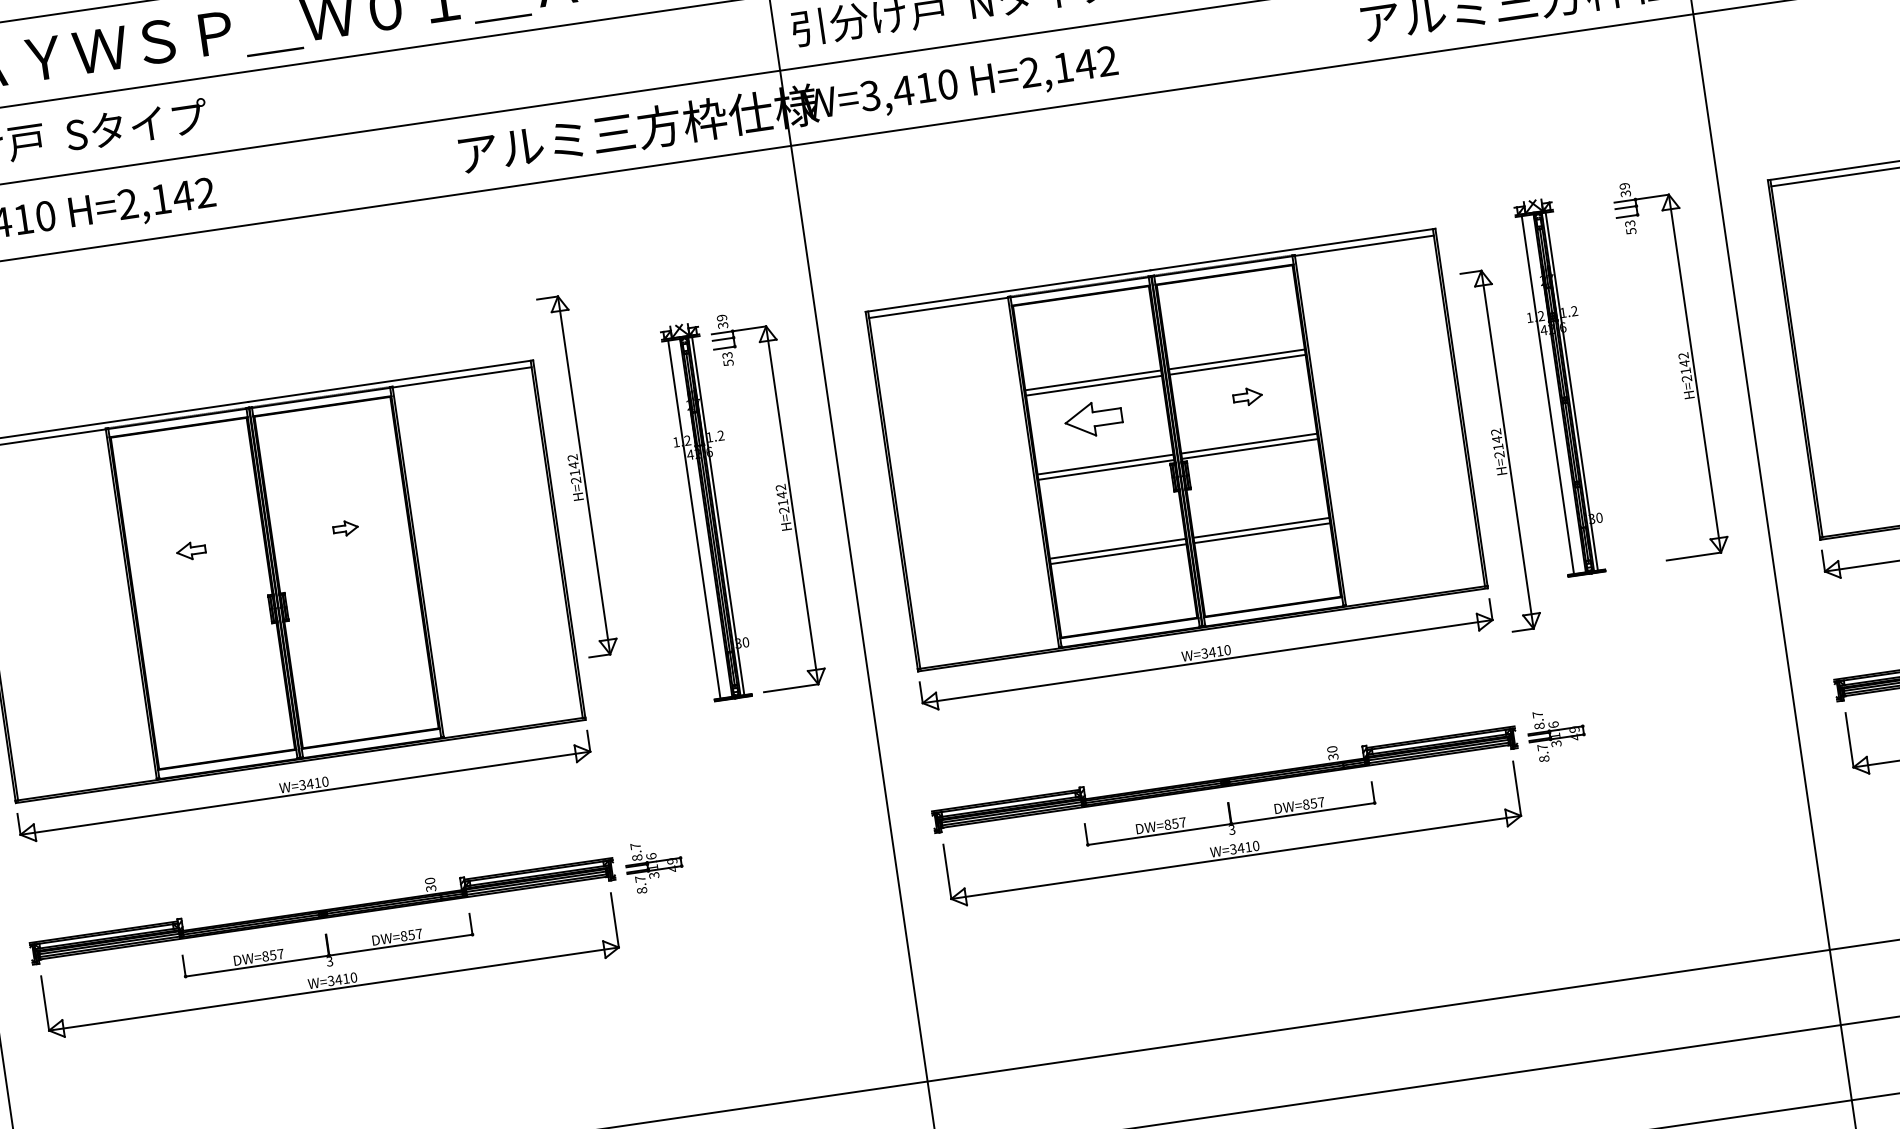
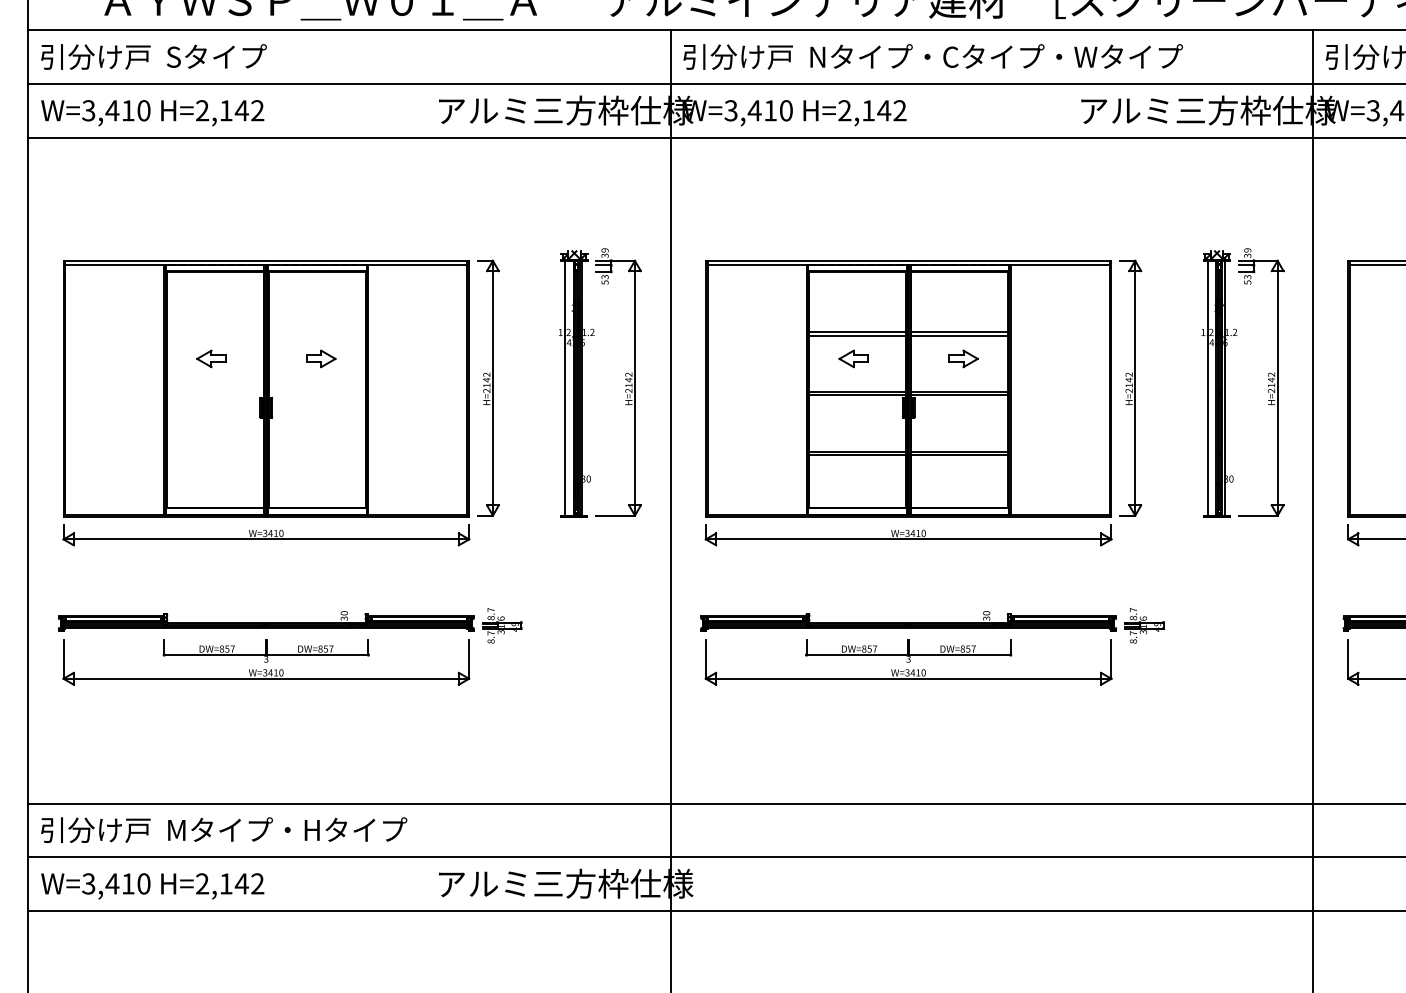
part: (1563, 386) -> (1219, 383), moved
part: (1247, 396) -> (963, 358), size x1.43
part: (1093, 418) -> (853, 358), size x0.71
part: (1500, 449) -> (1130, 387), moved
part: (577, 475) -> (488, 387), moved
part: (345, 527) -> (321, 358), size x1.67
part: (191, 550) -> (211, 358), size x1.43

